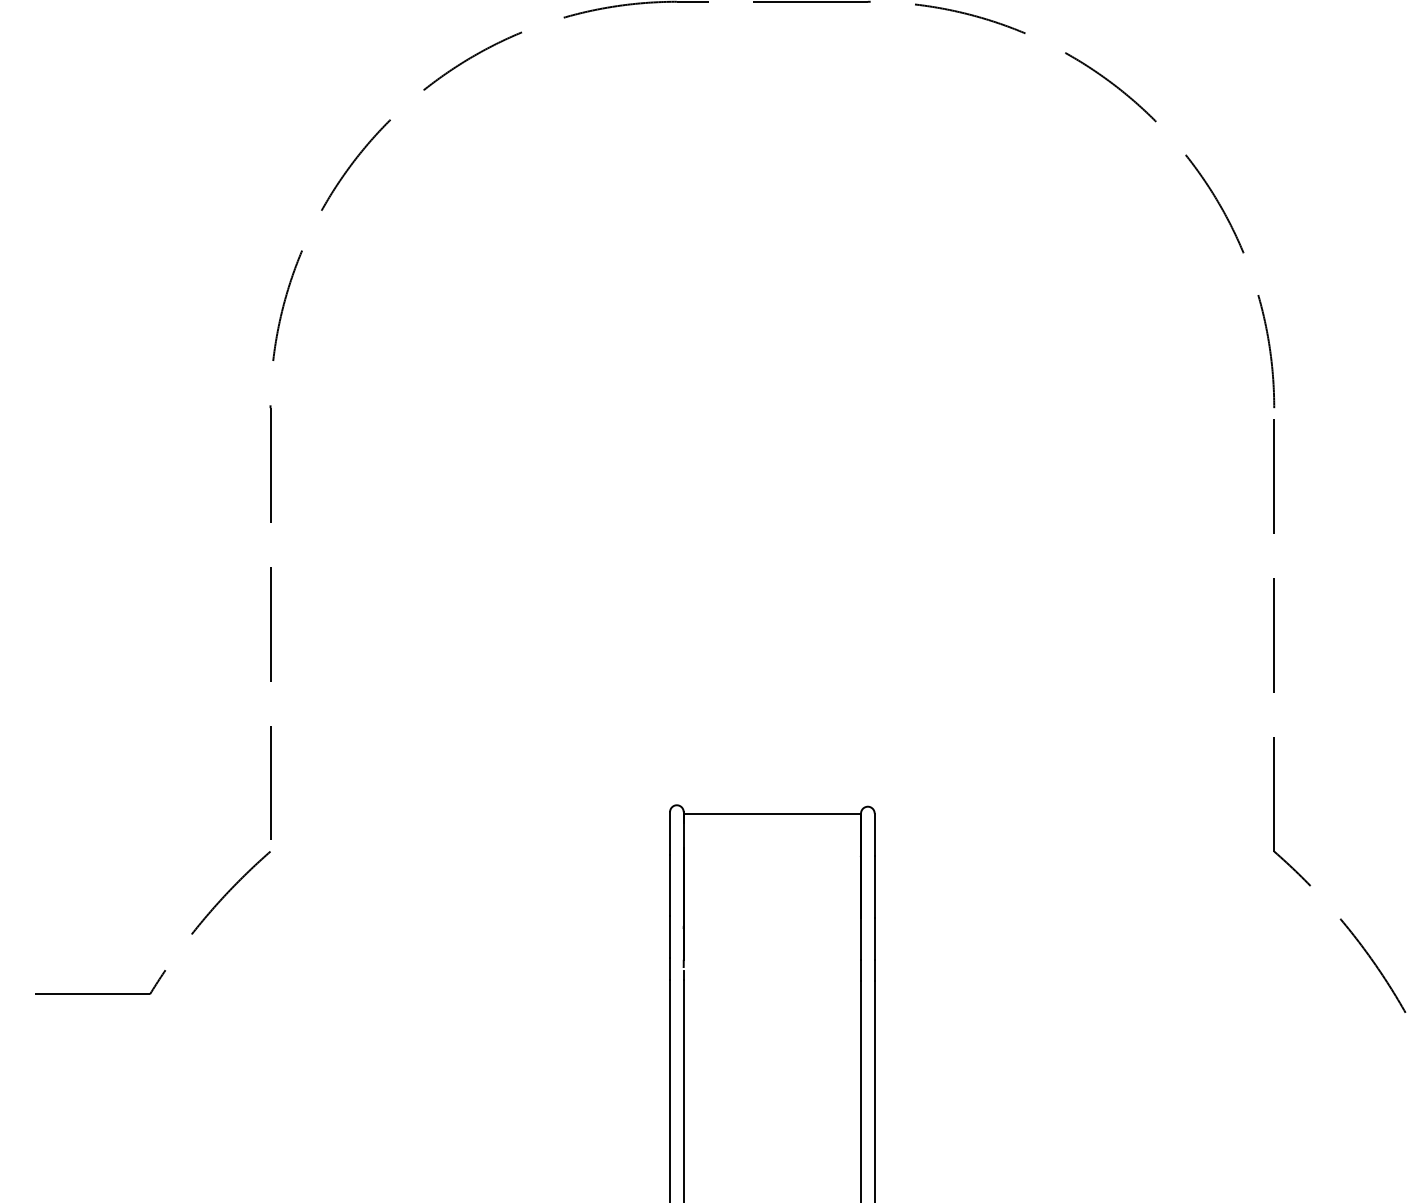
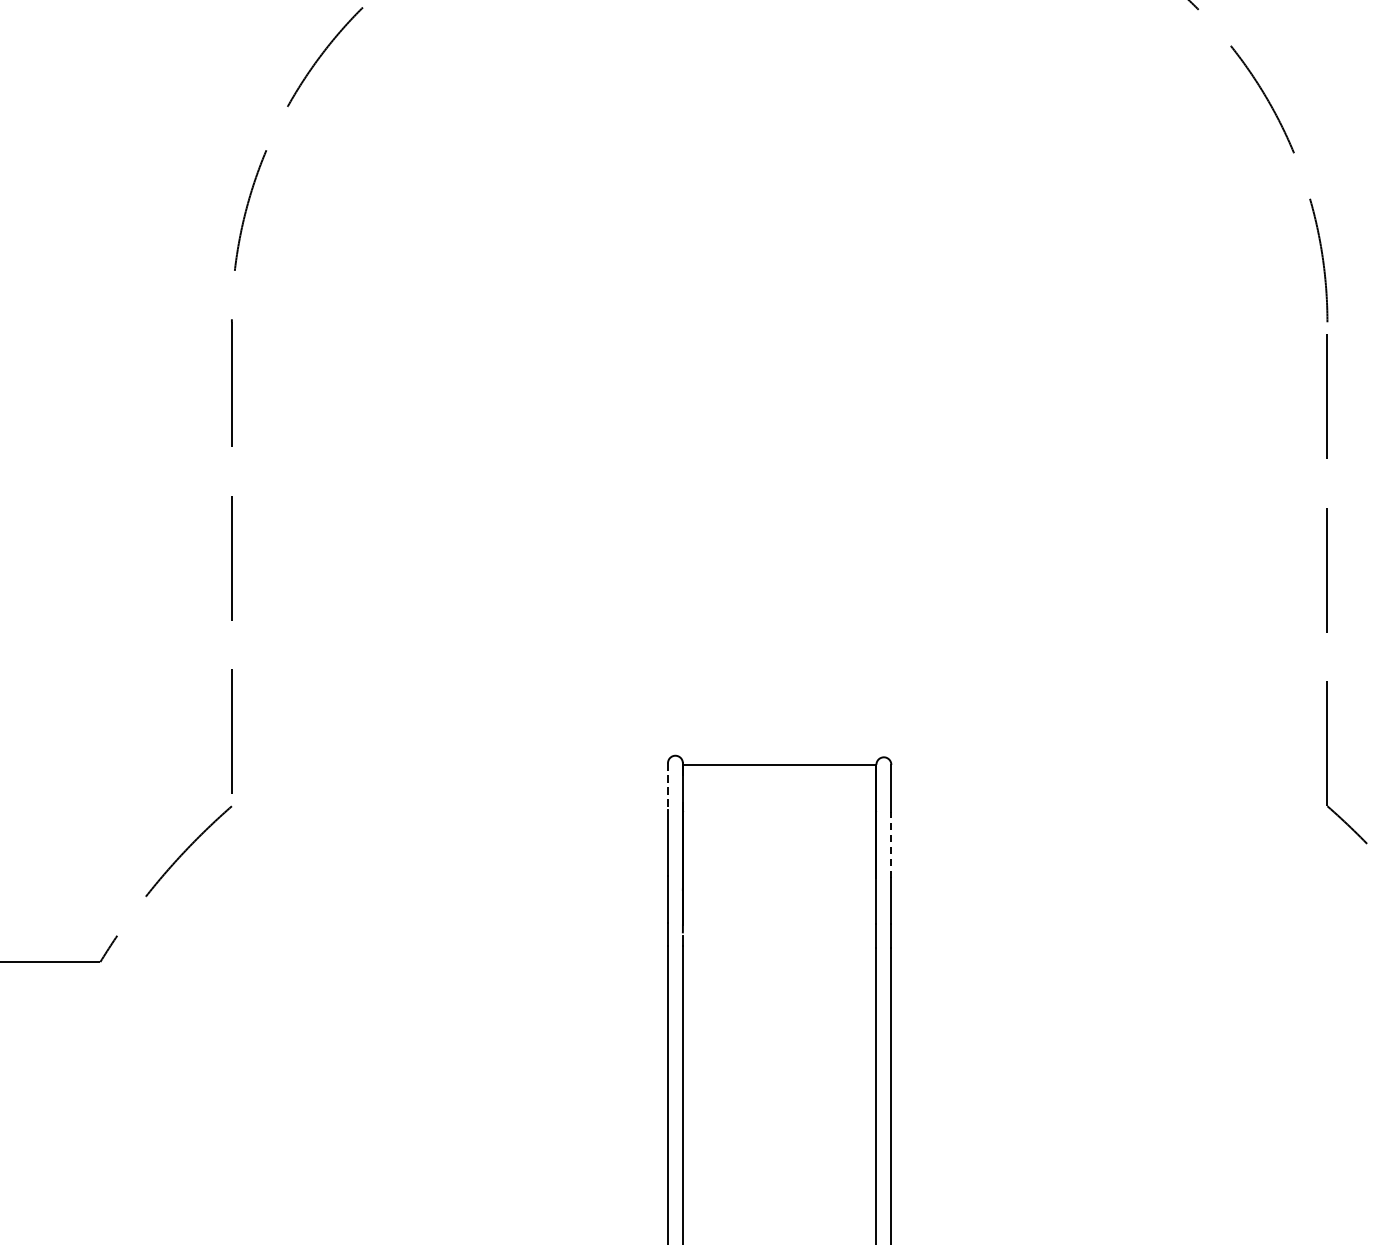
line: (670, 833) -> (668, 786), solid -> dashed
line: (874, 887) -> (891, 845), solid -> dashed

